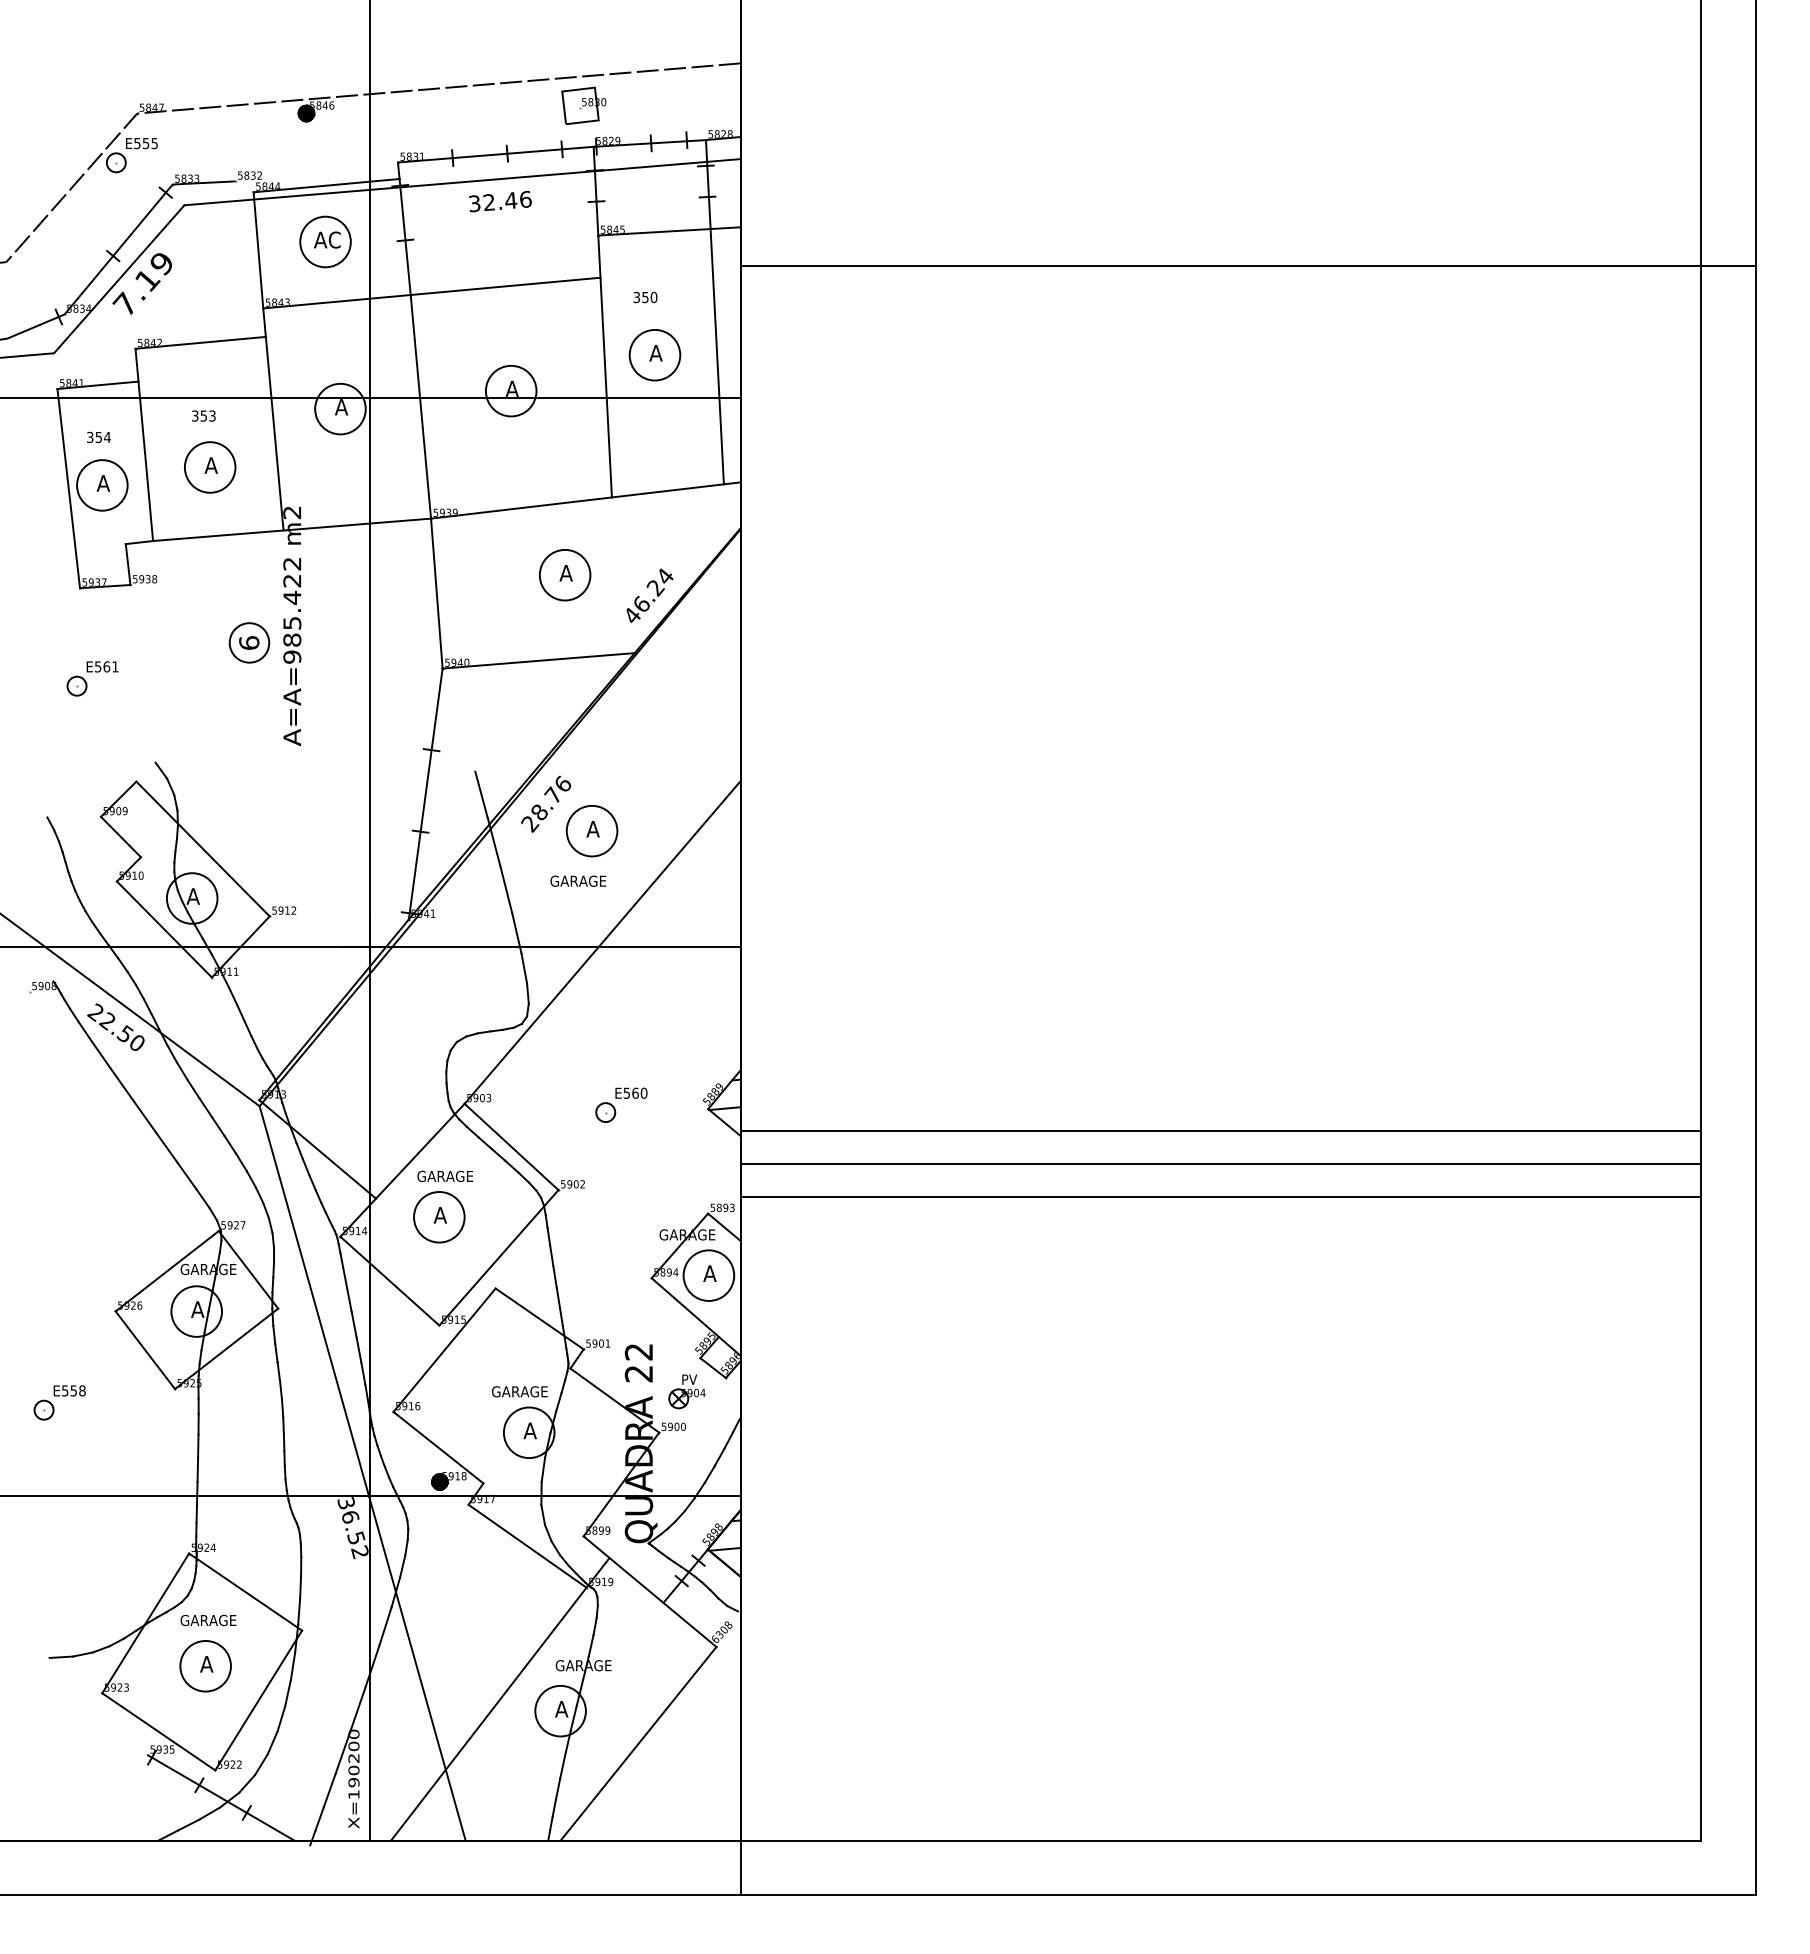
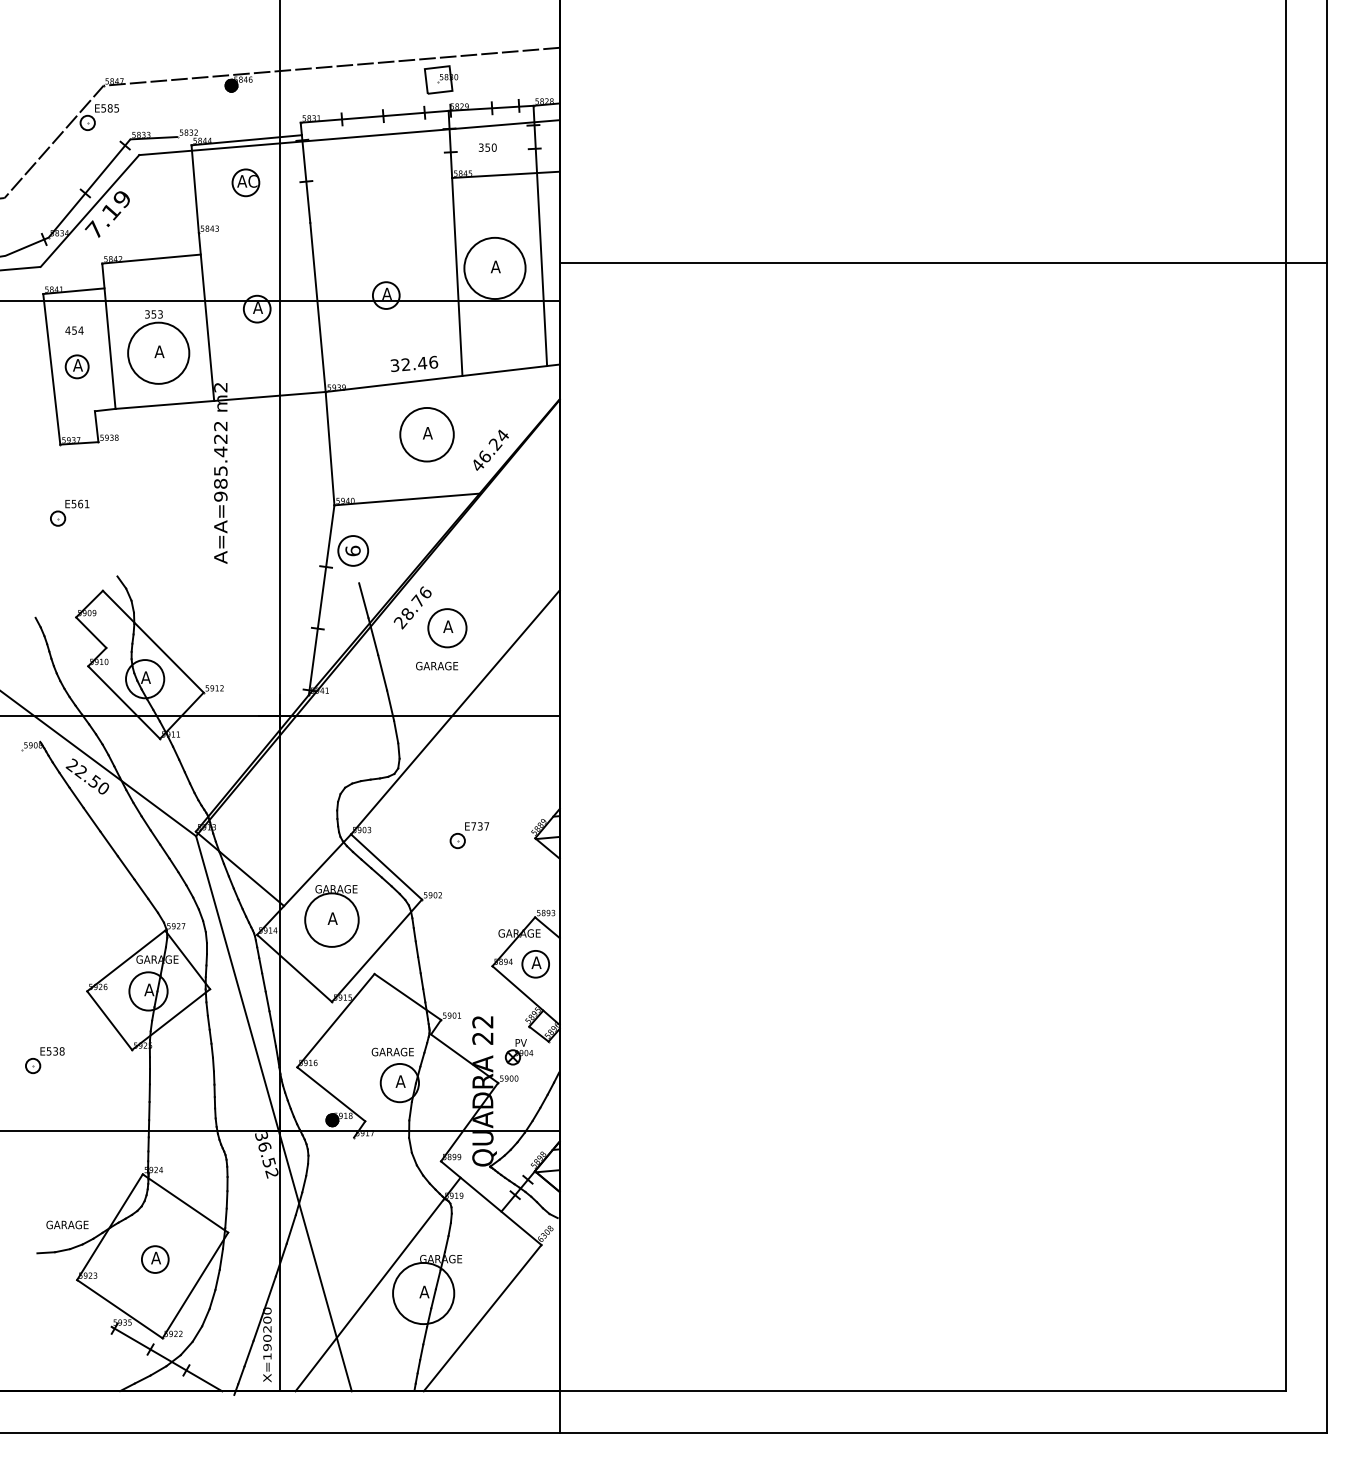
text: (145, 143) -> (109, 108), E555 -> E585
text: (500, 201) -> (414, 363), moved
circle: (325, 241) -> (245, 182), size x0.7
line: (1247, 265) -> (942, 262), moved
line: (431, 292) -> (326, 221), removed
text: (645, 297) -> (487, 147), moved
circle: (654, 354) -> (494, 267), size x1.6
circle: (510, 390) -> (385, 295), size x0.7
circle: (340, 408) -> (257, 308), size x0.7
text: (89, 437) -> (67, 330), 354 -> 454
circle: (209, 467) -> (158, 353), size x1.6
circle: (102, 485) -> (77, 366), size x0.6
circle: (564, 574) -> (426, 434), size x1.4
part: (249, 642) -> (353, 550), moved
text: (635, 1092) -> (480, 825), E560 -> E737
line: (1220, 1131) -> (922, 855), removed
line: (1220, 1164) -> (922, 880), removed
line: (1220, 1197) -> (922, 905), removed
circle: (439, 1216) -> (332, 919), size x1.4
circle: (708, 1275) -> (535, 964), size x0.7
text: (73, 1390) -> (55, 1051), E558 -> E538
line: (527, 1545) -> (398, 1168), removed
text: (208, 1620) -> (67, 1224), moved
circle: (205, 1665) -> (155, 1259), size x0.7
circle: (560, 1710) -> (423, 1293), size x1.6

